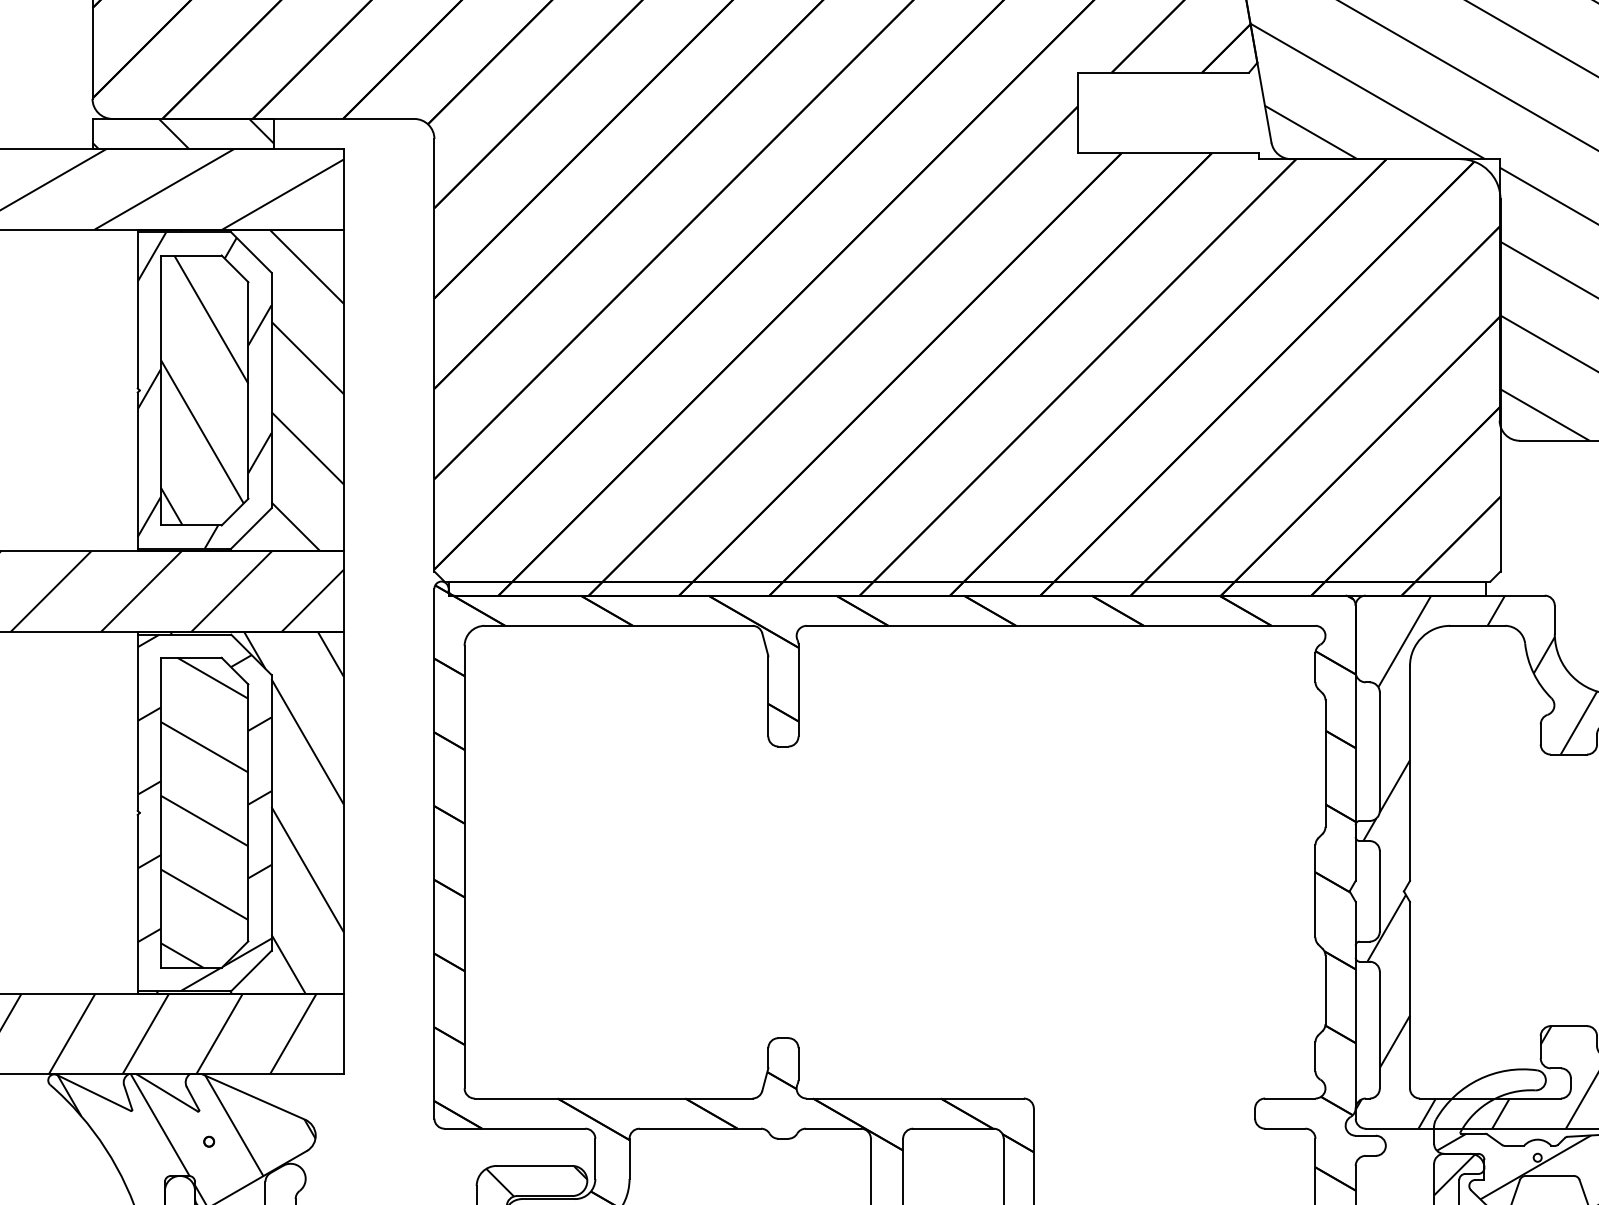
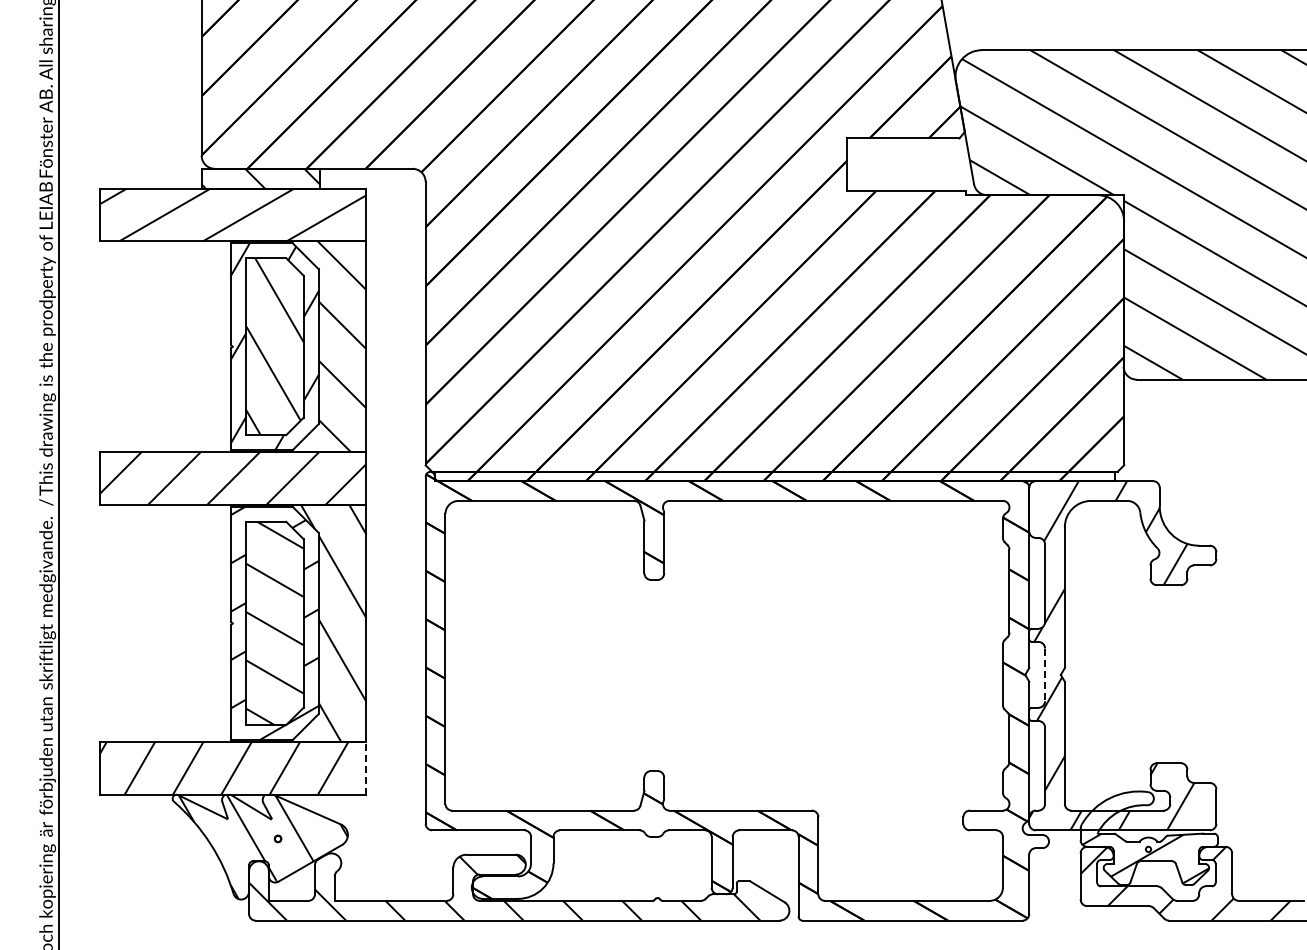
line: (1380, 892) -> (1045, 675), solid -> dashed
line: (344, 1032) -> (366, 767), solid -> dashed

